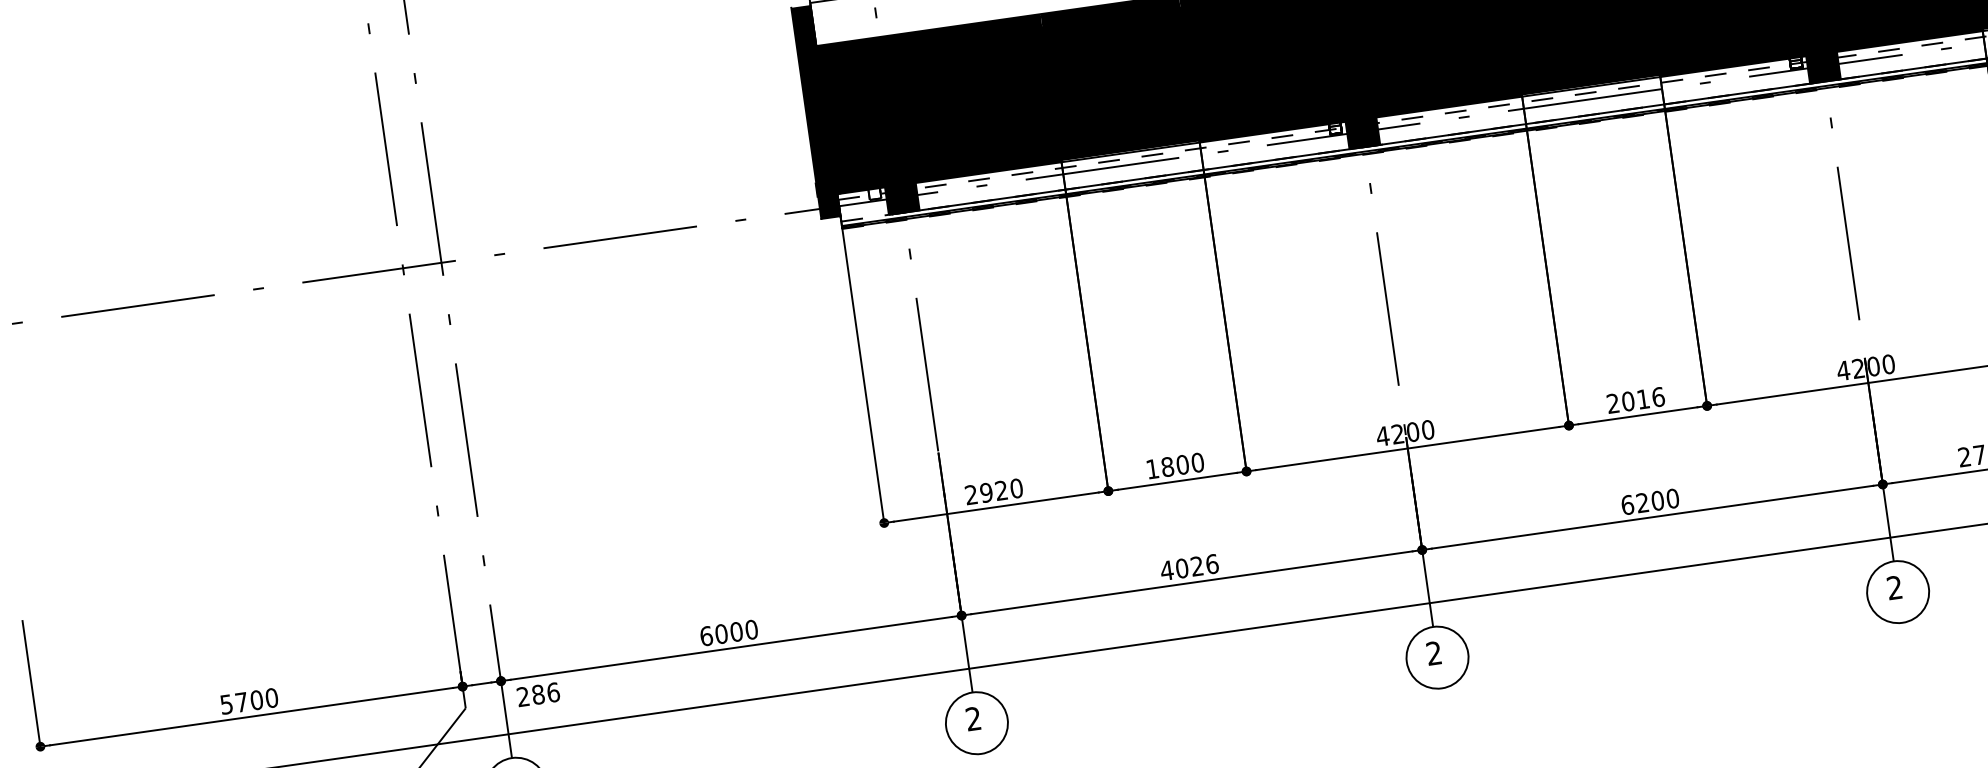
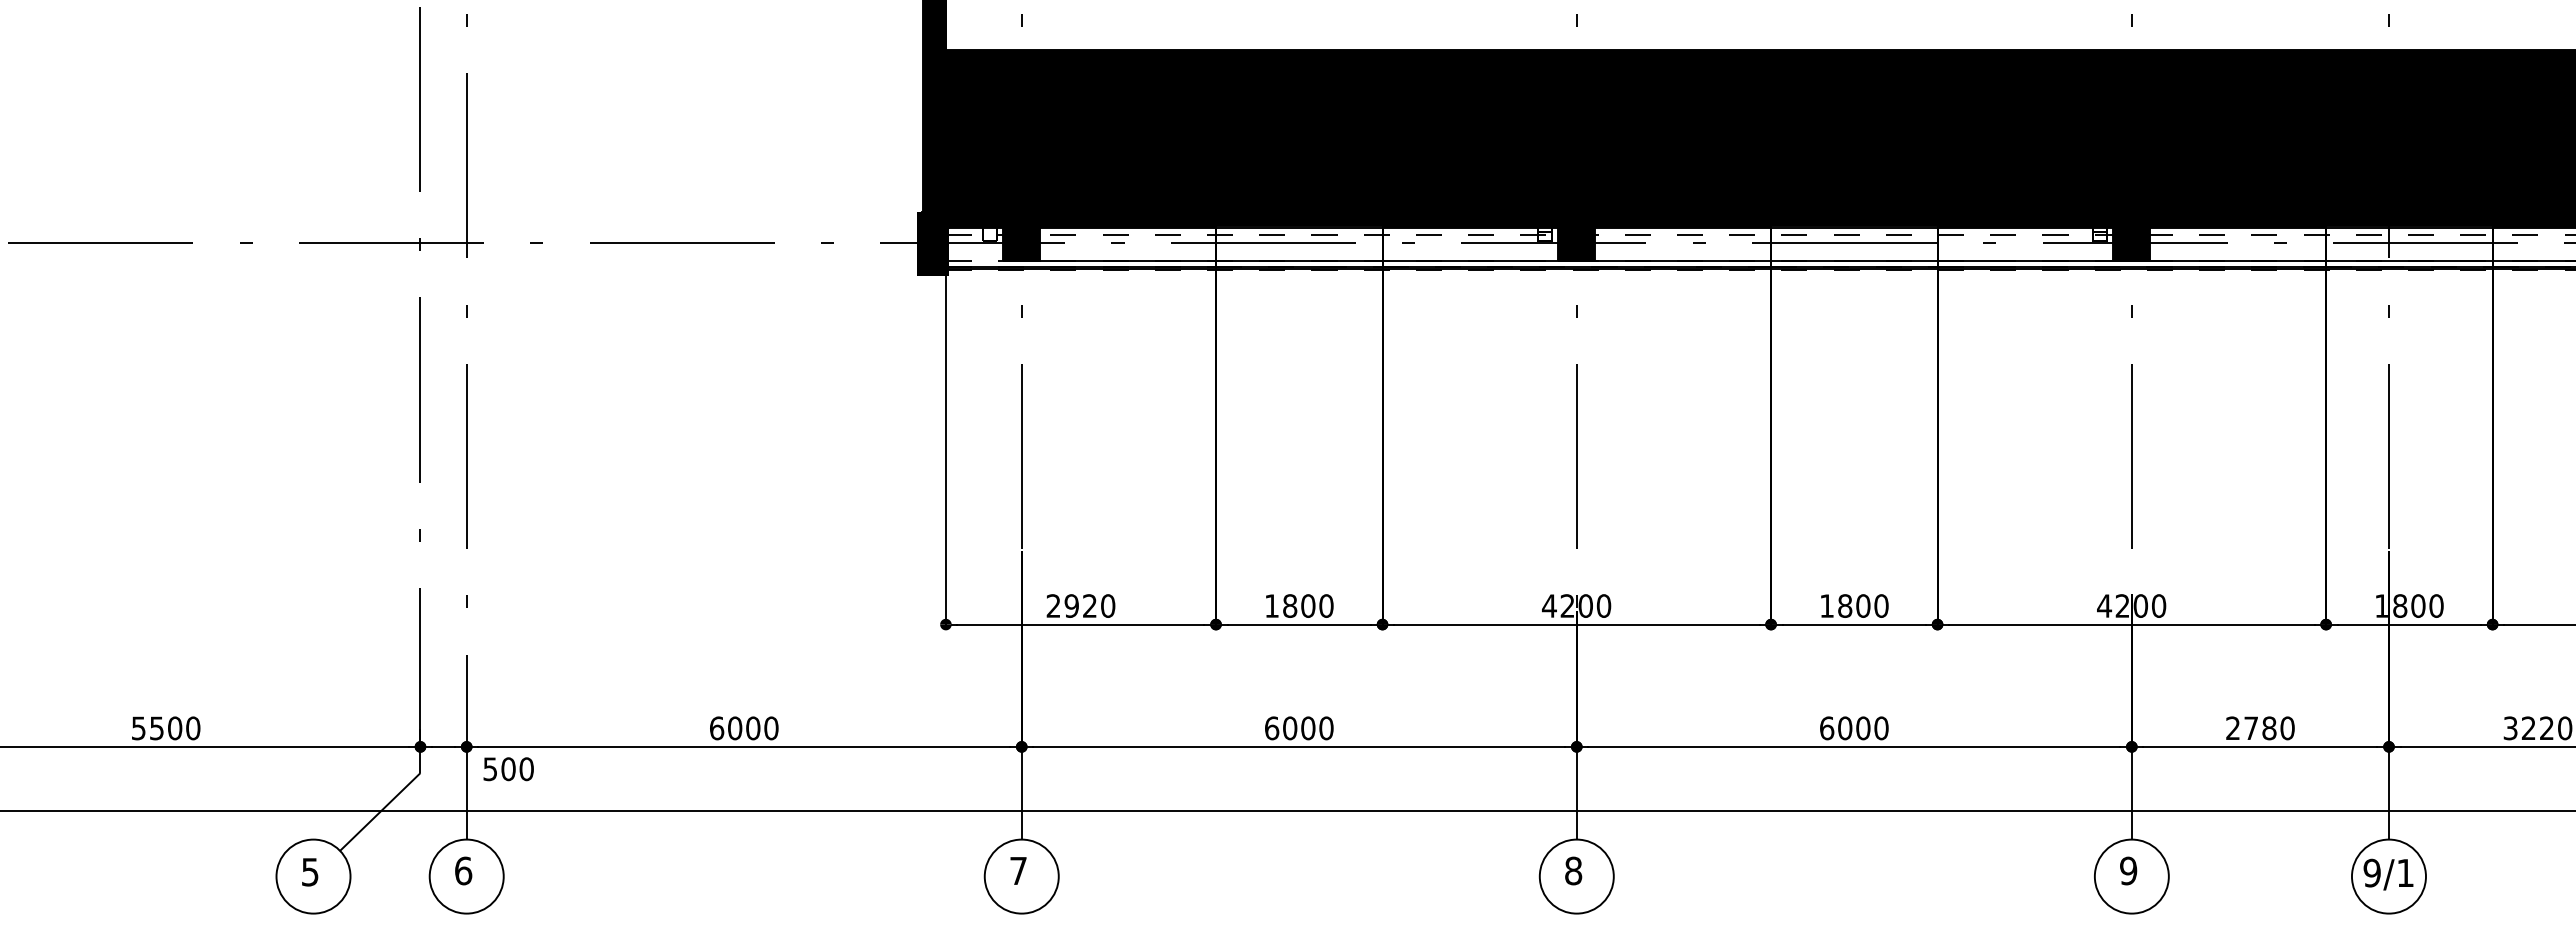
fill: (828, 209) -> (932, 244), added
text: (1635, 399) -> (1854, 605), 2016 -> 1800
text: (1643, 503) -> (1845, 728), 6200 -> 6000
text: (1189, 567) -> (1298, 728), 4026 -> 6000
text: (1894, 587) -> (2128, 870), 2 -> 9
text: (1434, 652) -> (1573, 870), 2 -> 8
text: (538, 694) -> (508, 769), 286 -> 500
text: (241, 702) -> (156, 728), 5700 -> 5500
text: (973, 718) -> (1018, 870), 2 -> 7

